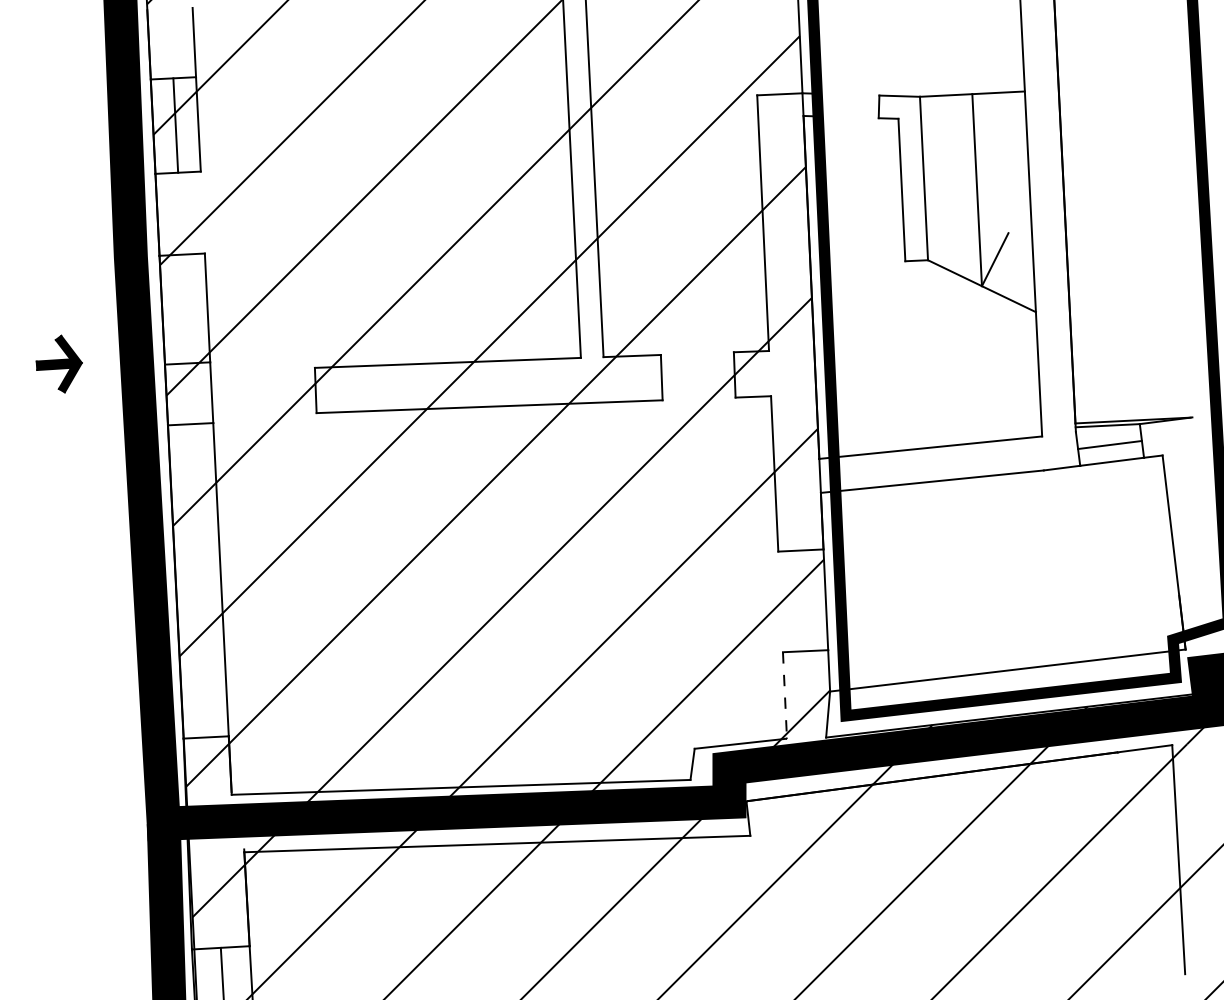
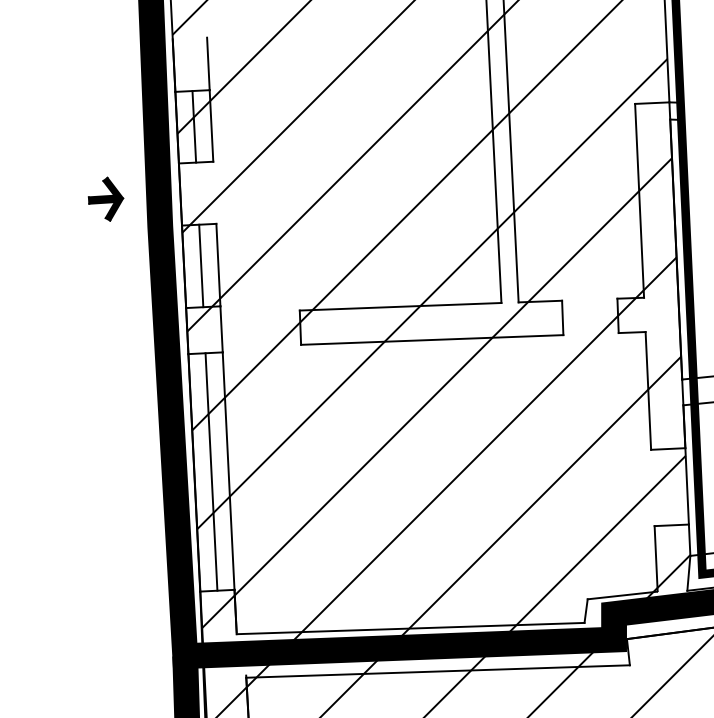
line: (184, 308) -> (200, 265), added
part: (58, 363) -> (105, 198), moved
line: (198, 580) -> (211, 471), added
line: (784, 694) -> (655, 558), dashed -> solid

